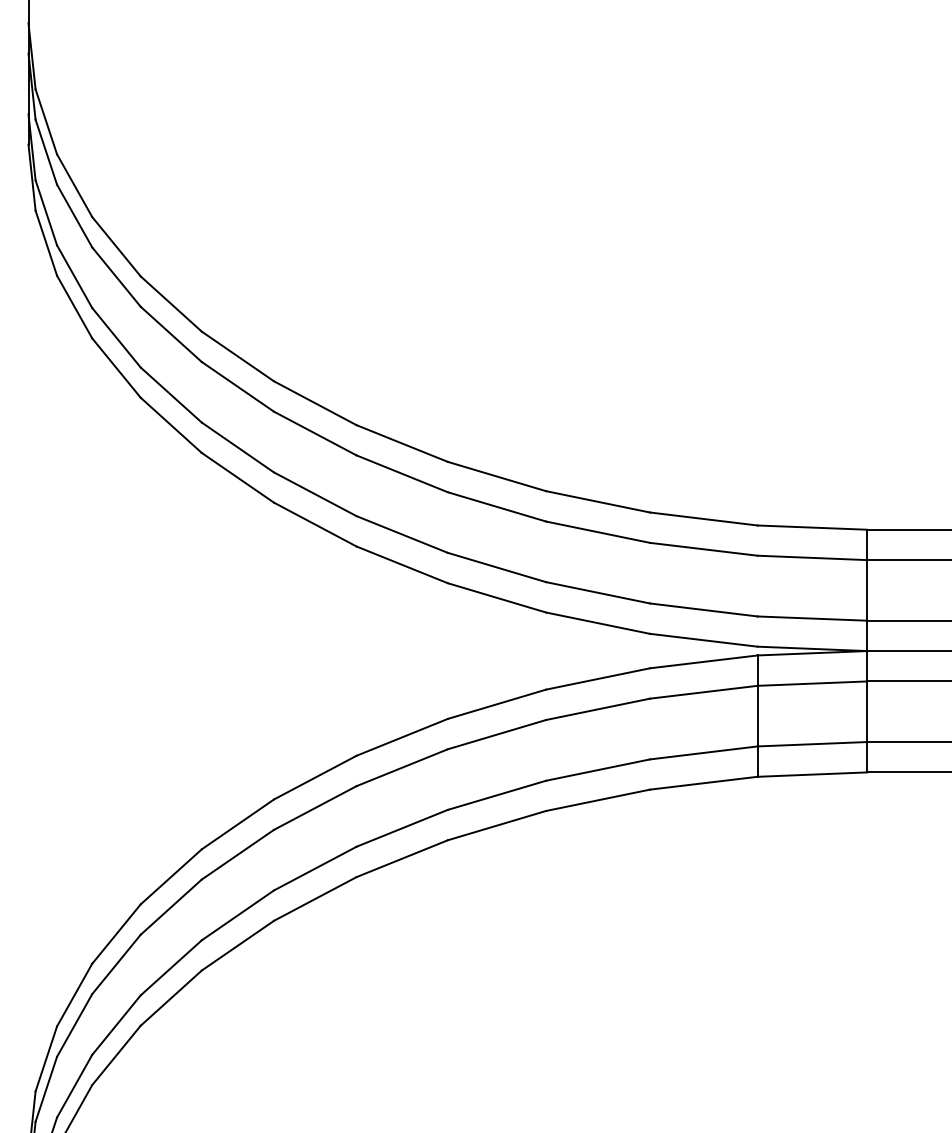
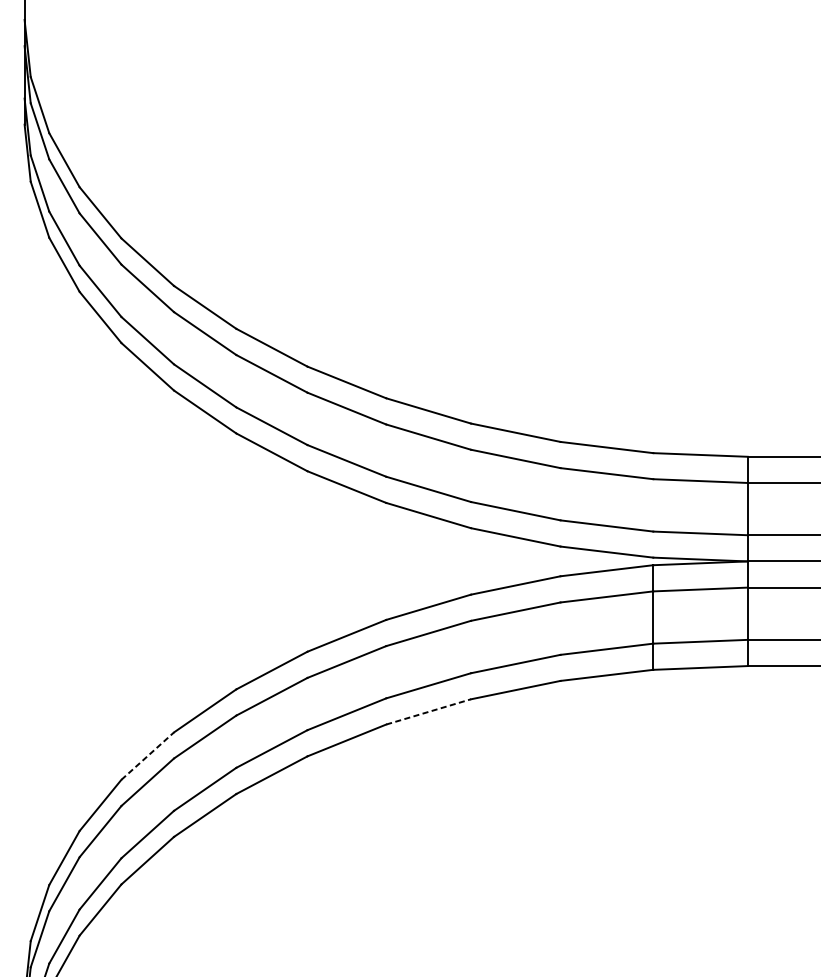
line: (497, 825) -> (429, 711), solid -> dashed
line: (171, 876) -> (147, 755), solid -> dashed

